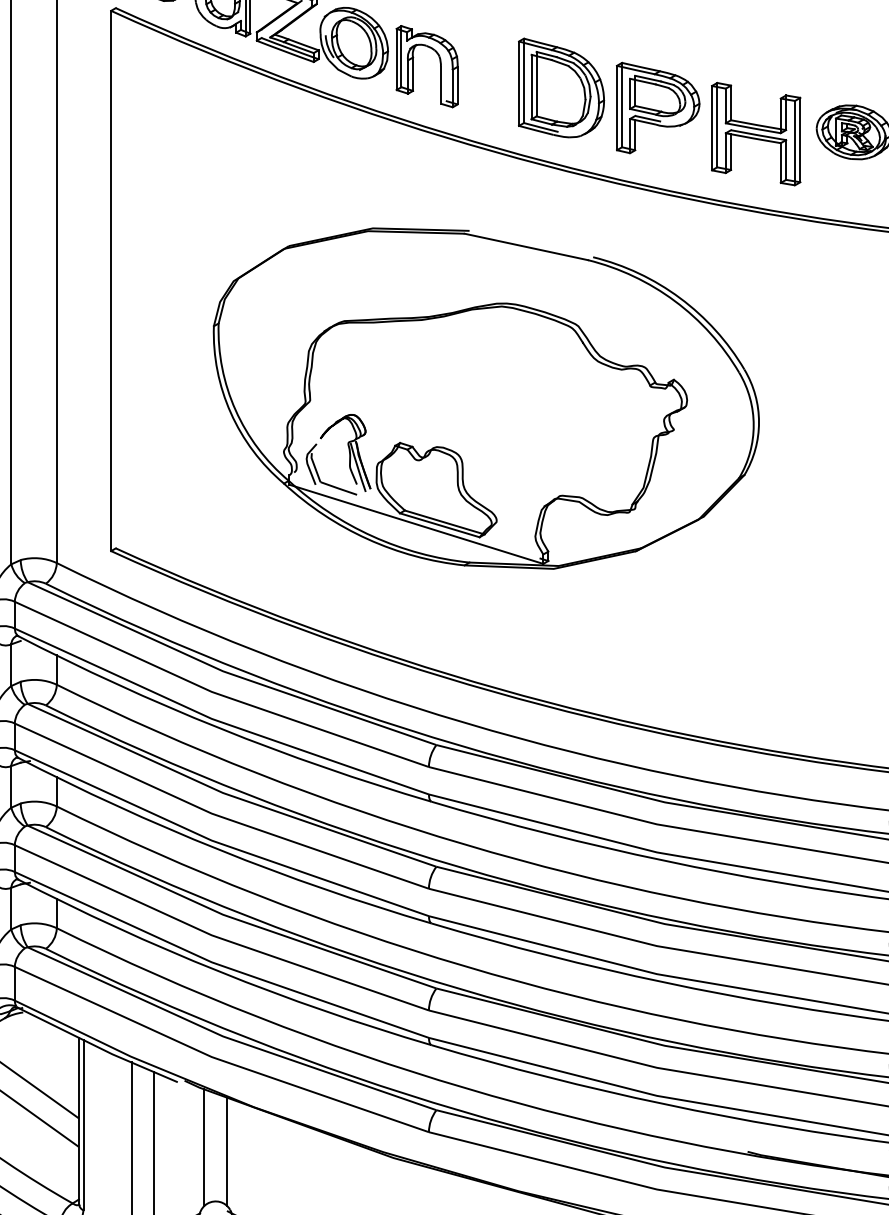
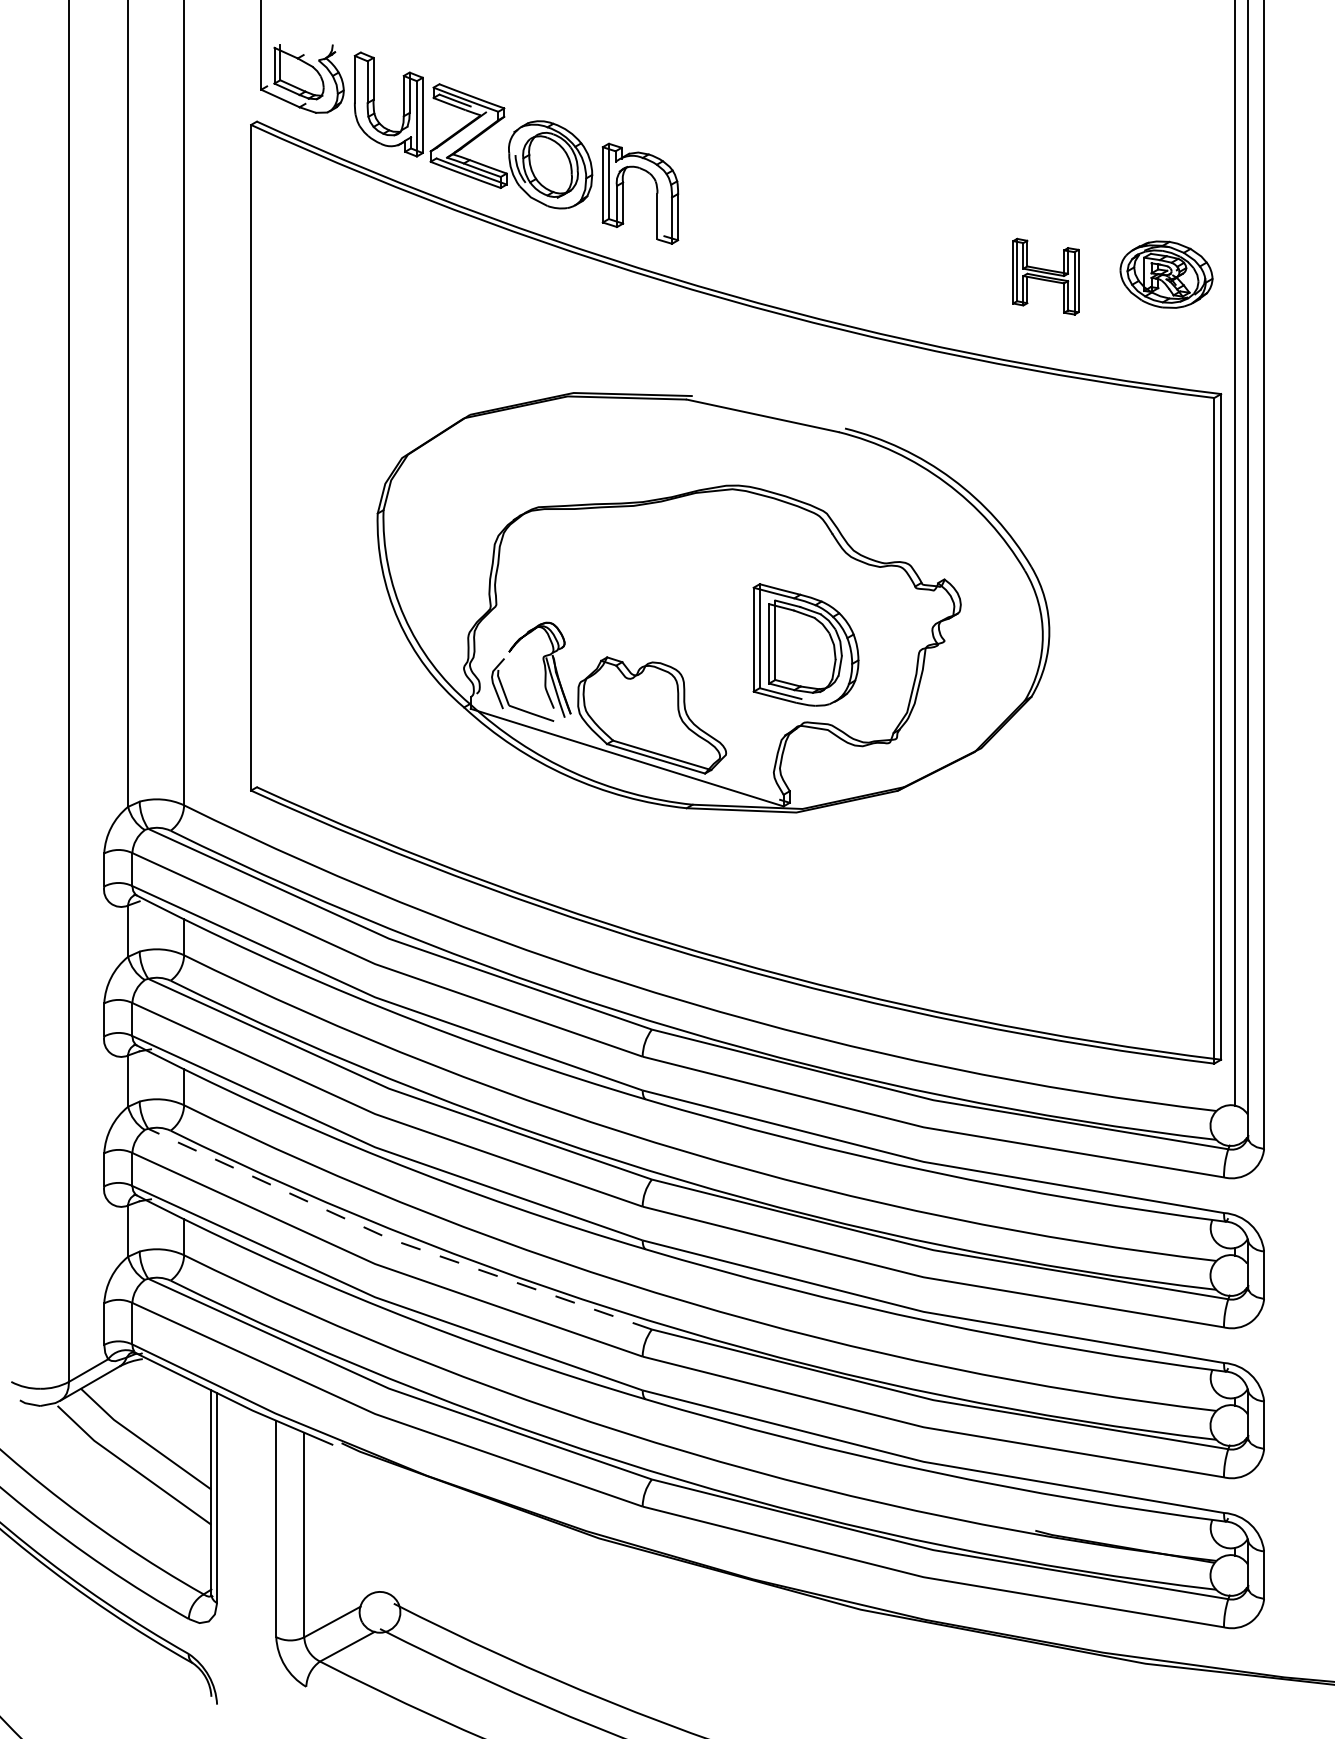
part: (561, 87) -> (805, 644), moved
part: (657, 107) -> (924, 244), removed
part: (755, 133) -> (1045, 276), size x0.6
line: (227, 916) -> (394, 1240), solid -> dashed
line: (204, 1147) -> (366, 1525), removed
line: (226, 1151) -> (393, 1530), removed

